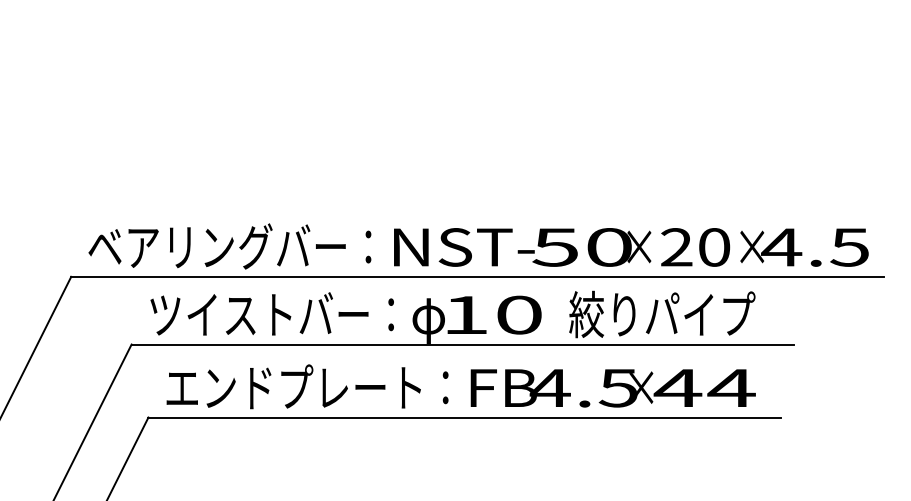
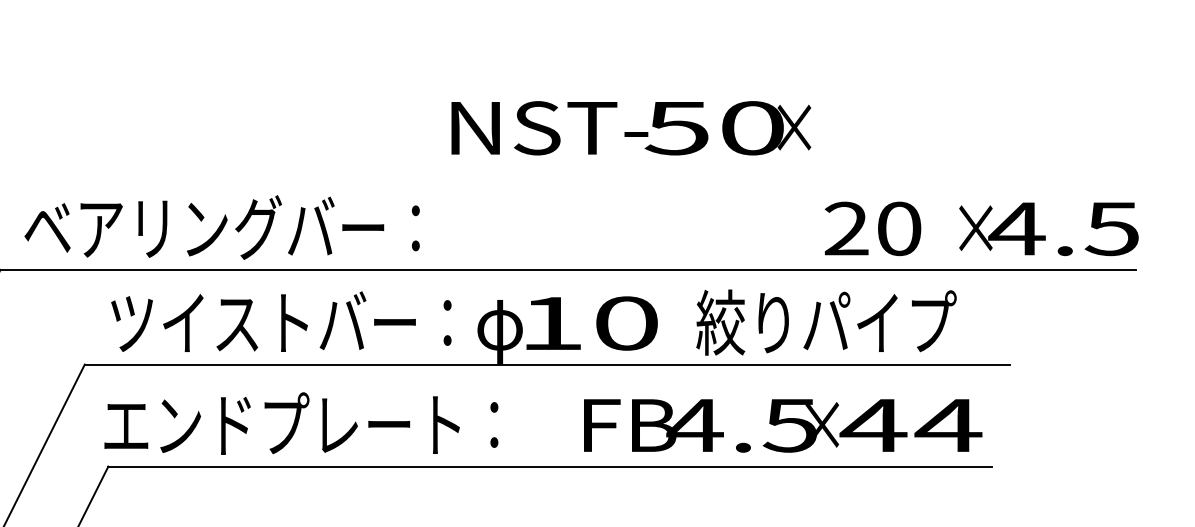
text: (522, 247) -> (631, 128), moved
text: (804, 247) -> (1048, 228), moved
text: (307, 386) -> (301, 423), moved
text: (612, 388) -> (782, 426), moved

